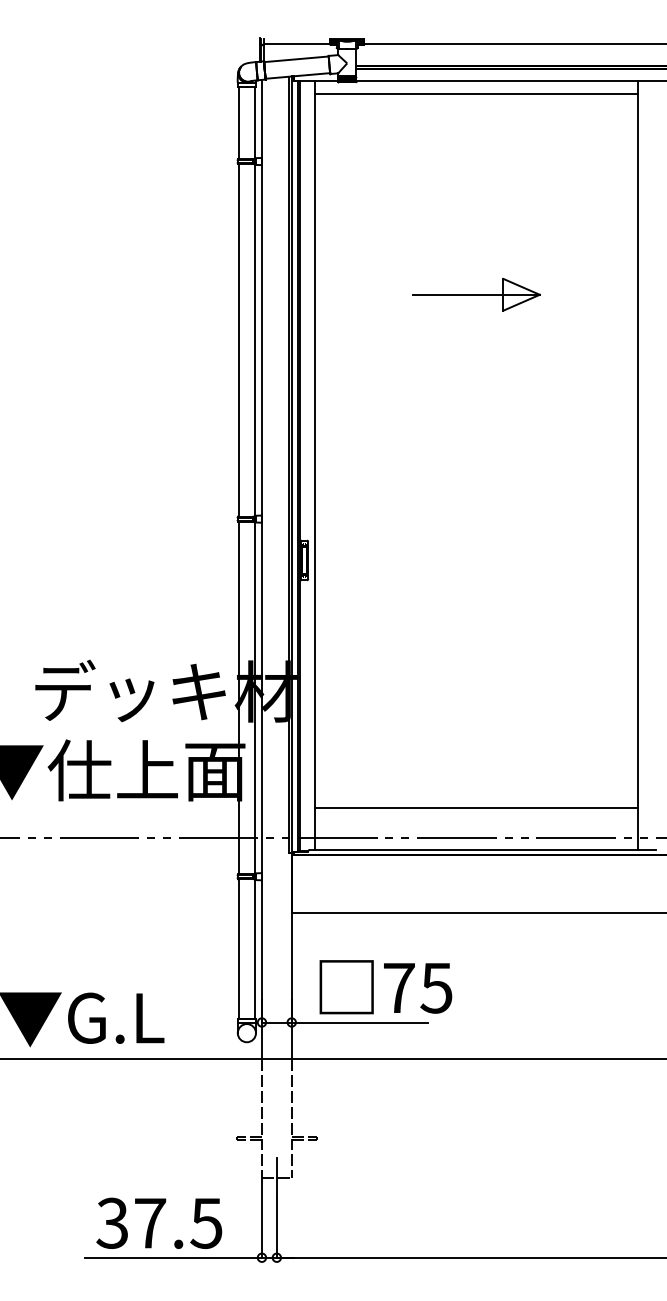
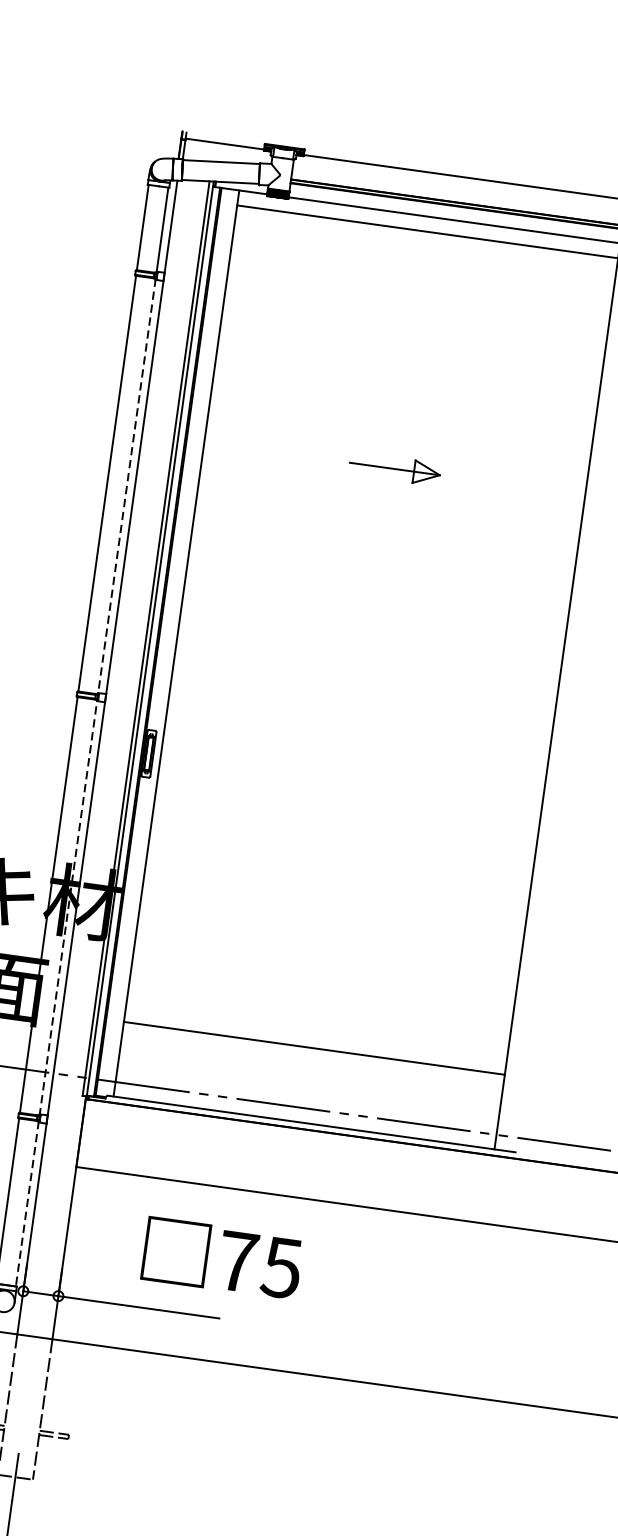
part: (476, 294) -> (395, 468), size x0.6
line: (255, 591) -> (86, 782), solid -> dashed
line: (475, 807) -> (313, 1048), moved
text: (385, 987) -> (221, 1258), moved

